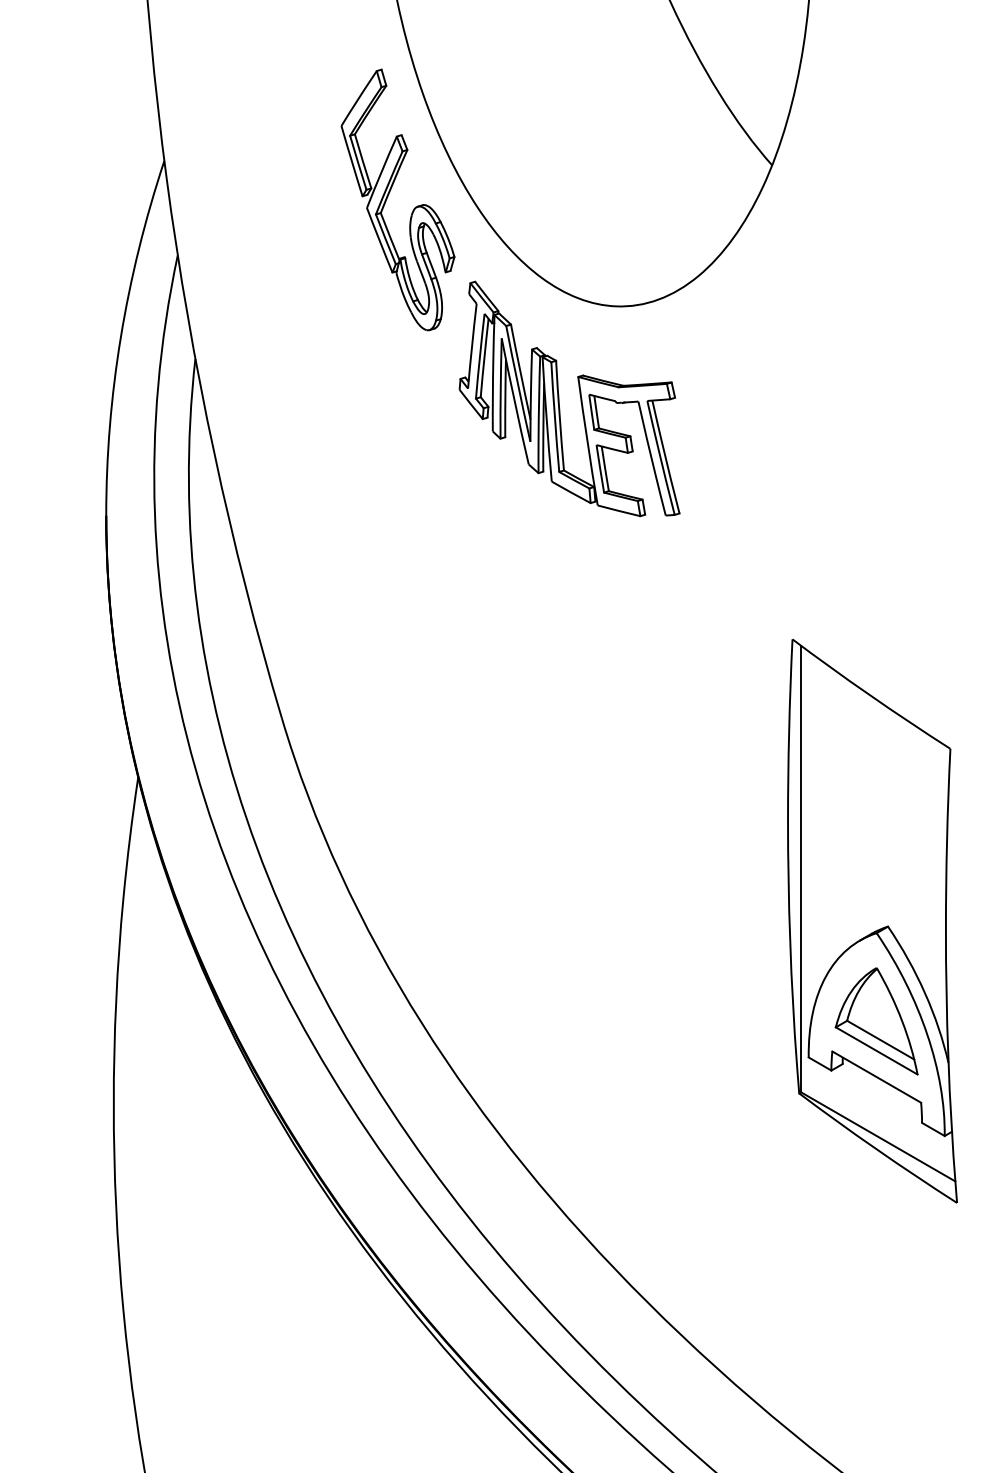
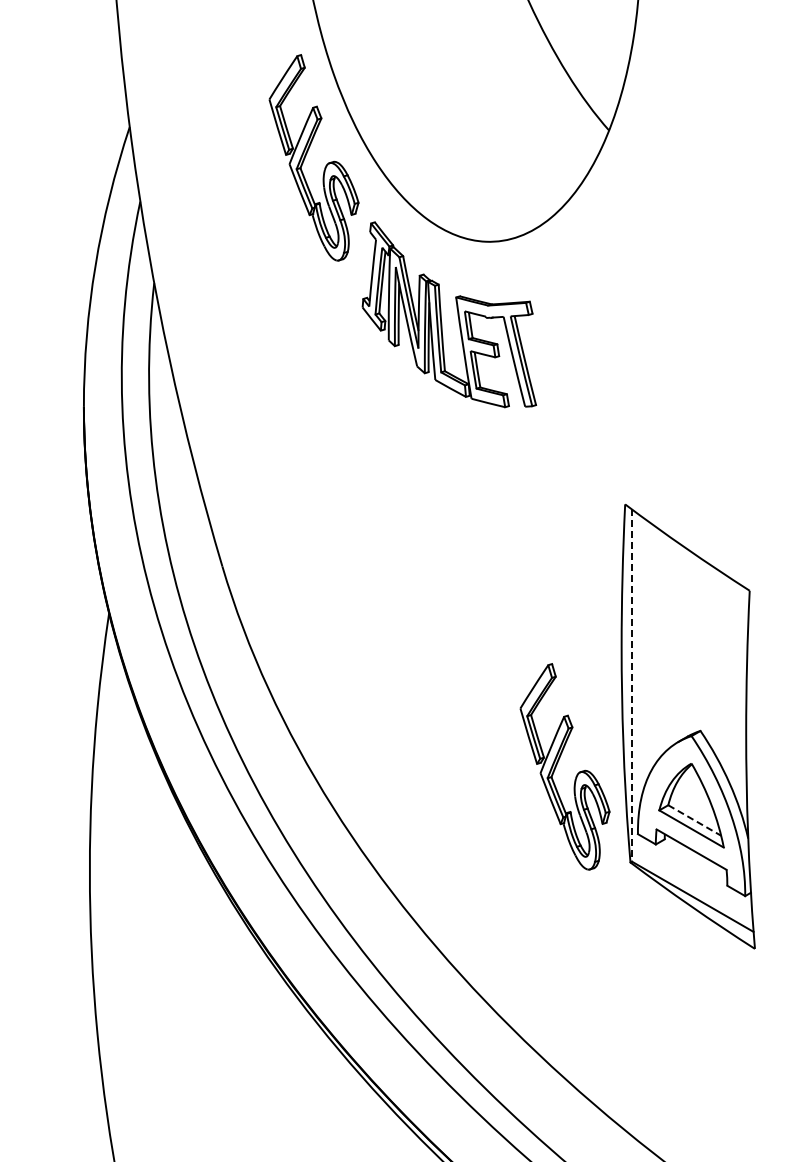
line: (801, 870) -> (632, 686), solid -> dashed
part: (706, 970) -> (557, 765), added
line: (880, 1040) -> (694, 820), solid -> dashed

